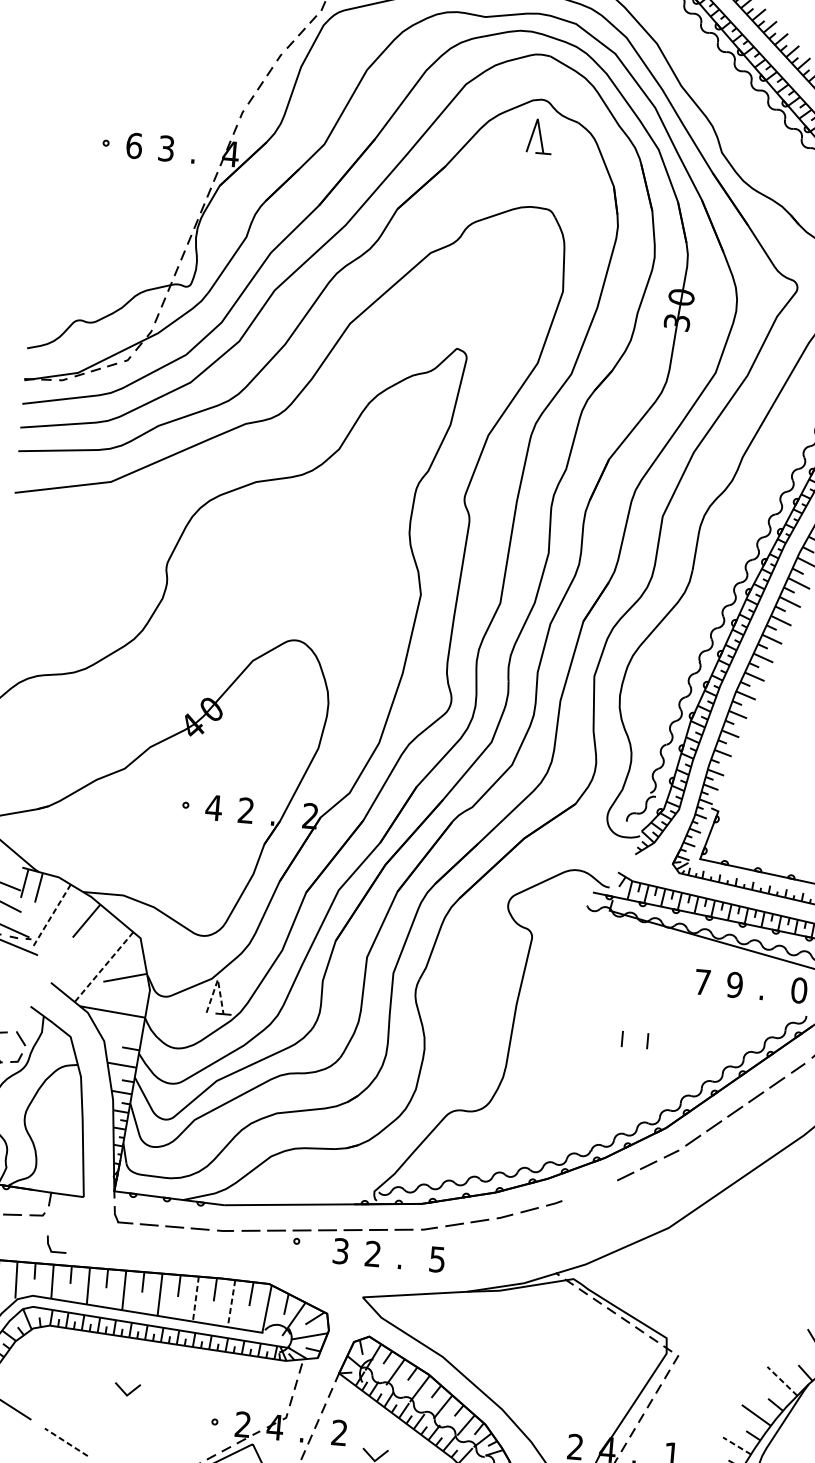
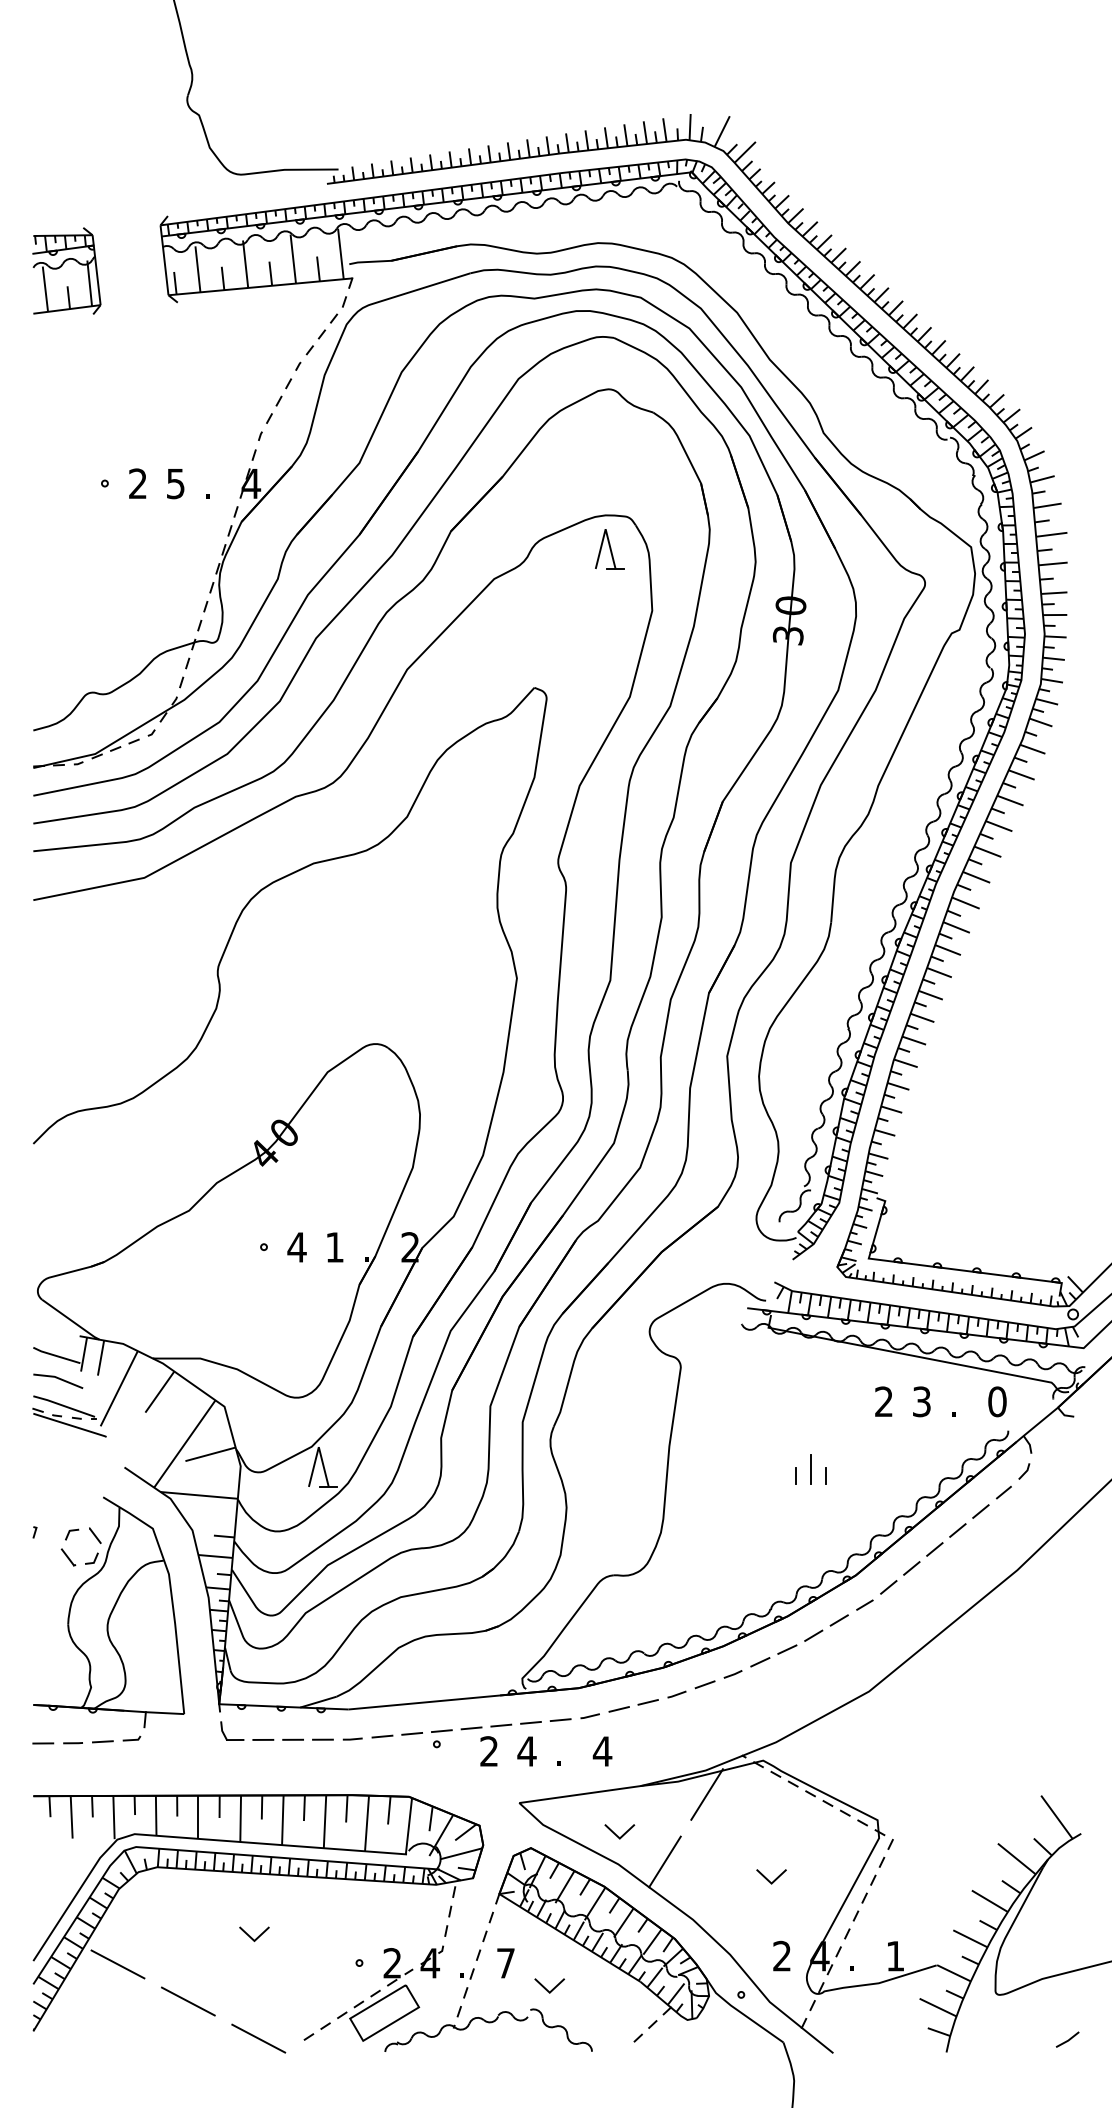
part: (539, 136) -> (609, 549), moved
text: (134, 145) -> (138, 483), 6 -> 2
text: (166, 148) -> (175, 483), 3 -> 5
text: (245, 810) -> (334, 1247), 2 -> 1
line: (52, 915) -> (119, 1388), dashed -> solid
line: (103, 967) -> (184, 1444), dashed -> solid
line: (217, 979) -> (318, 1447), dashed -> solid
text: (702, 981) -> (883, 1401), 7 -> 2
text: (734, 984) -> (921, 1401), 9 -> 3
line: (635, 1034) -> (810, 1469), added
line: (587, 1191) -> (770, 1657), added
part: (50, 1246) -> (150, 1775), removed
text: (341, 1251) -> (489, 1751), 3 -> 2
text: (372, 1254) -> (526, 1751), 2 -> 4
text: (437, 1259) -> (602, 1751), 5 -> 4
line: (196, 1298) -> (325, 1821), dashed -> solid
line: (231, 1303) -> (367, 1823), dashed -> solid
line: (522, 1303) -> (706, 1794), added
line: (443, 1331) -> (616, 1834), added
line: (482, 1357) -> (664, 1861), added
line: (569, 1380) -> (768, 1879), added
line: (782, 1380) -> (1016, 1858), dashed -> solid
text: (339, 1433) -> (505, 1963), 2 -> 7
line: (66, 1442) -> (188, 2001), dashed -> solid
line: (736, 1445) -> (969, 1938), dashed -> solid

